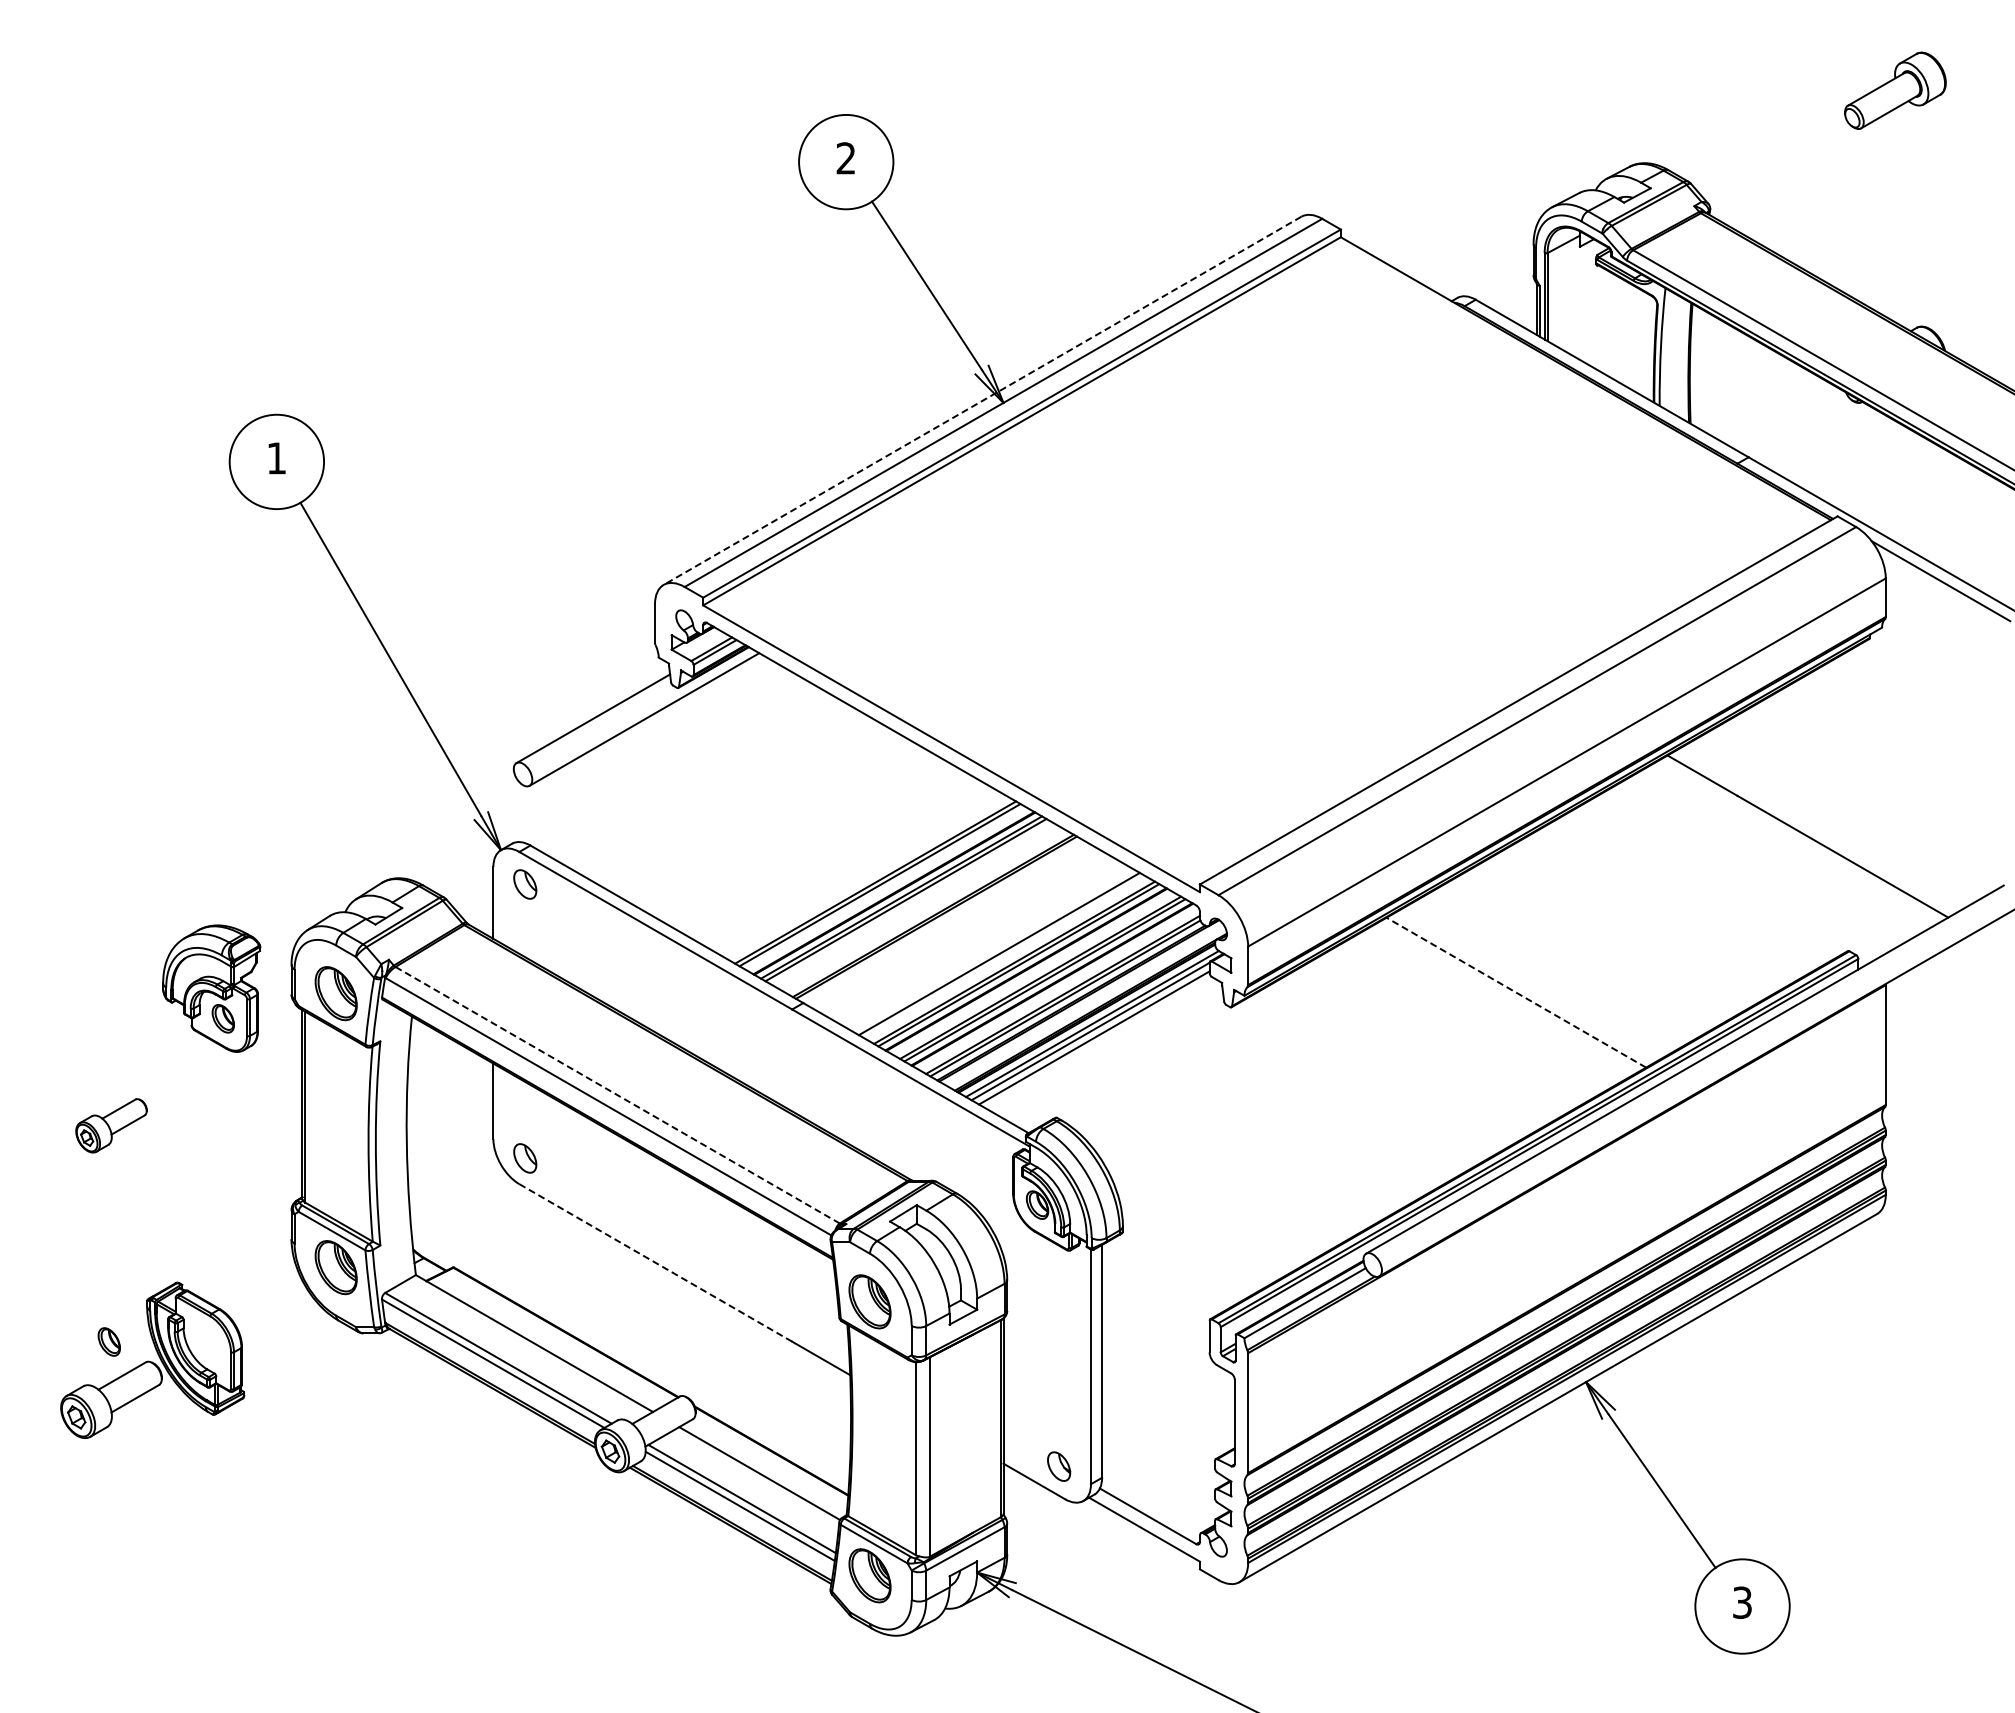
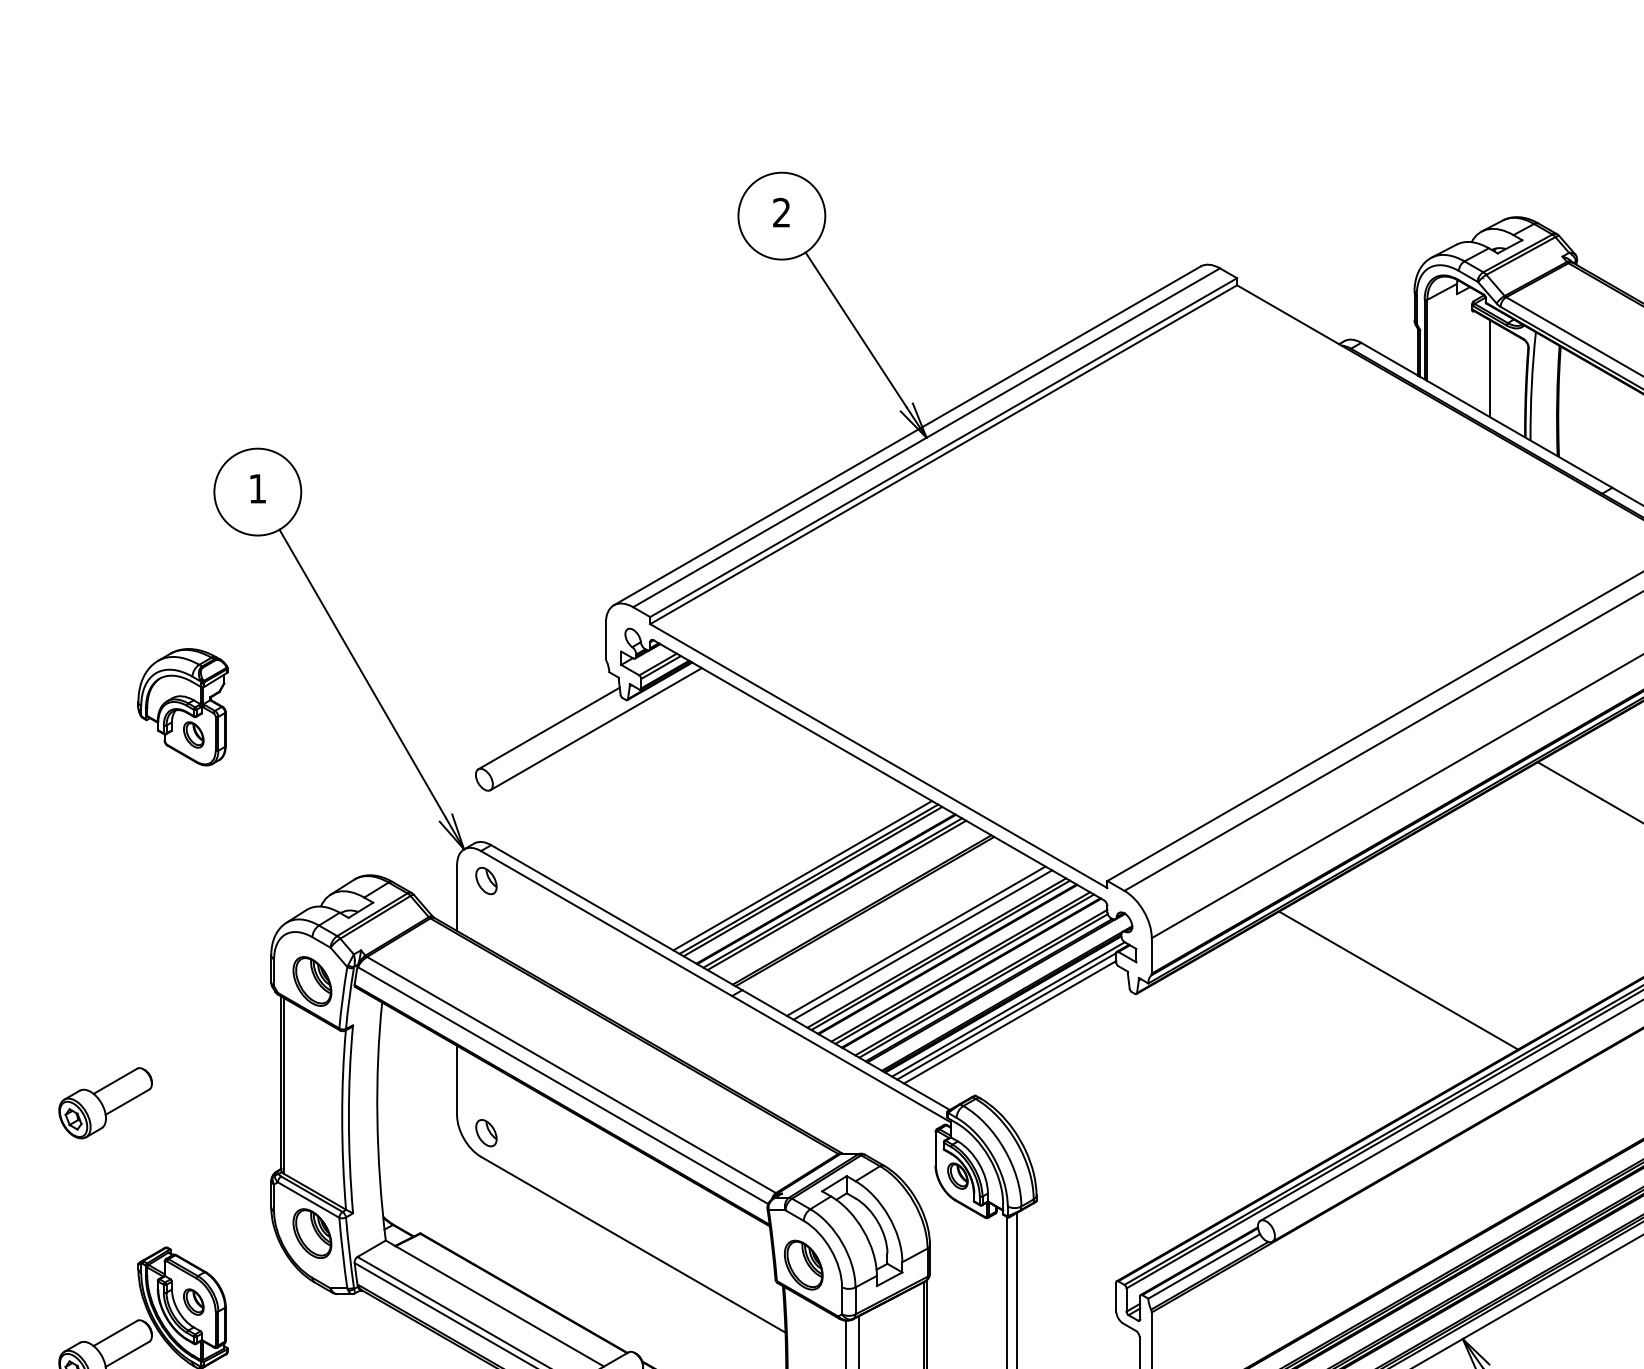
line: (1615, 327) -> (1489, 368), added
line: (982, 401) -> (907, 436), dashed -> solid
line: (868, 878) -> (802, 875), added
line: (991, 949) -> (915, 940), added
part: (211, 988) -> (182, 707), moved
line: (1516, 992) -> (1398, 980), dashed -> solid
line: (617, 1095) -> (571, 1075), dashed -> solid
part: (111, 1125) -> (105, 1102), size x1.43
line: (655, 1262) -> (606, 1228), dashed -> solid
part: (108, 1341) -> (193, 1301), moved

